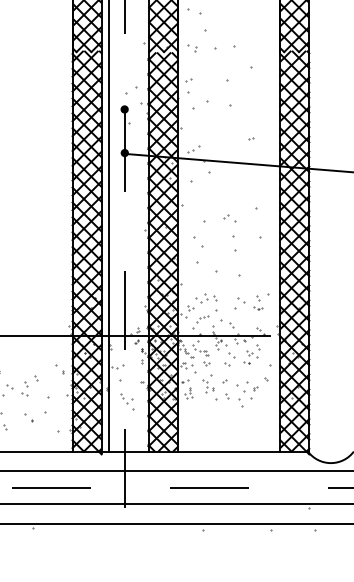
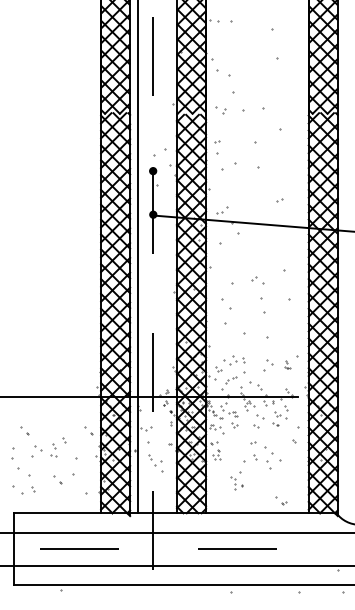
part: (259, 302) -> (287, 364), size x0.6
part: (208, 383) -> (236, 480), moved
part: (253, 385) -> (281, 500), moved

